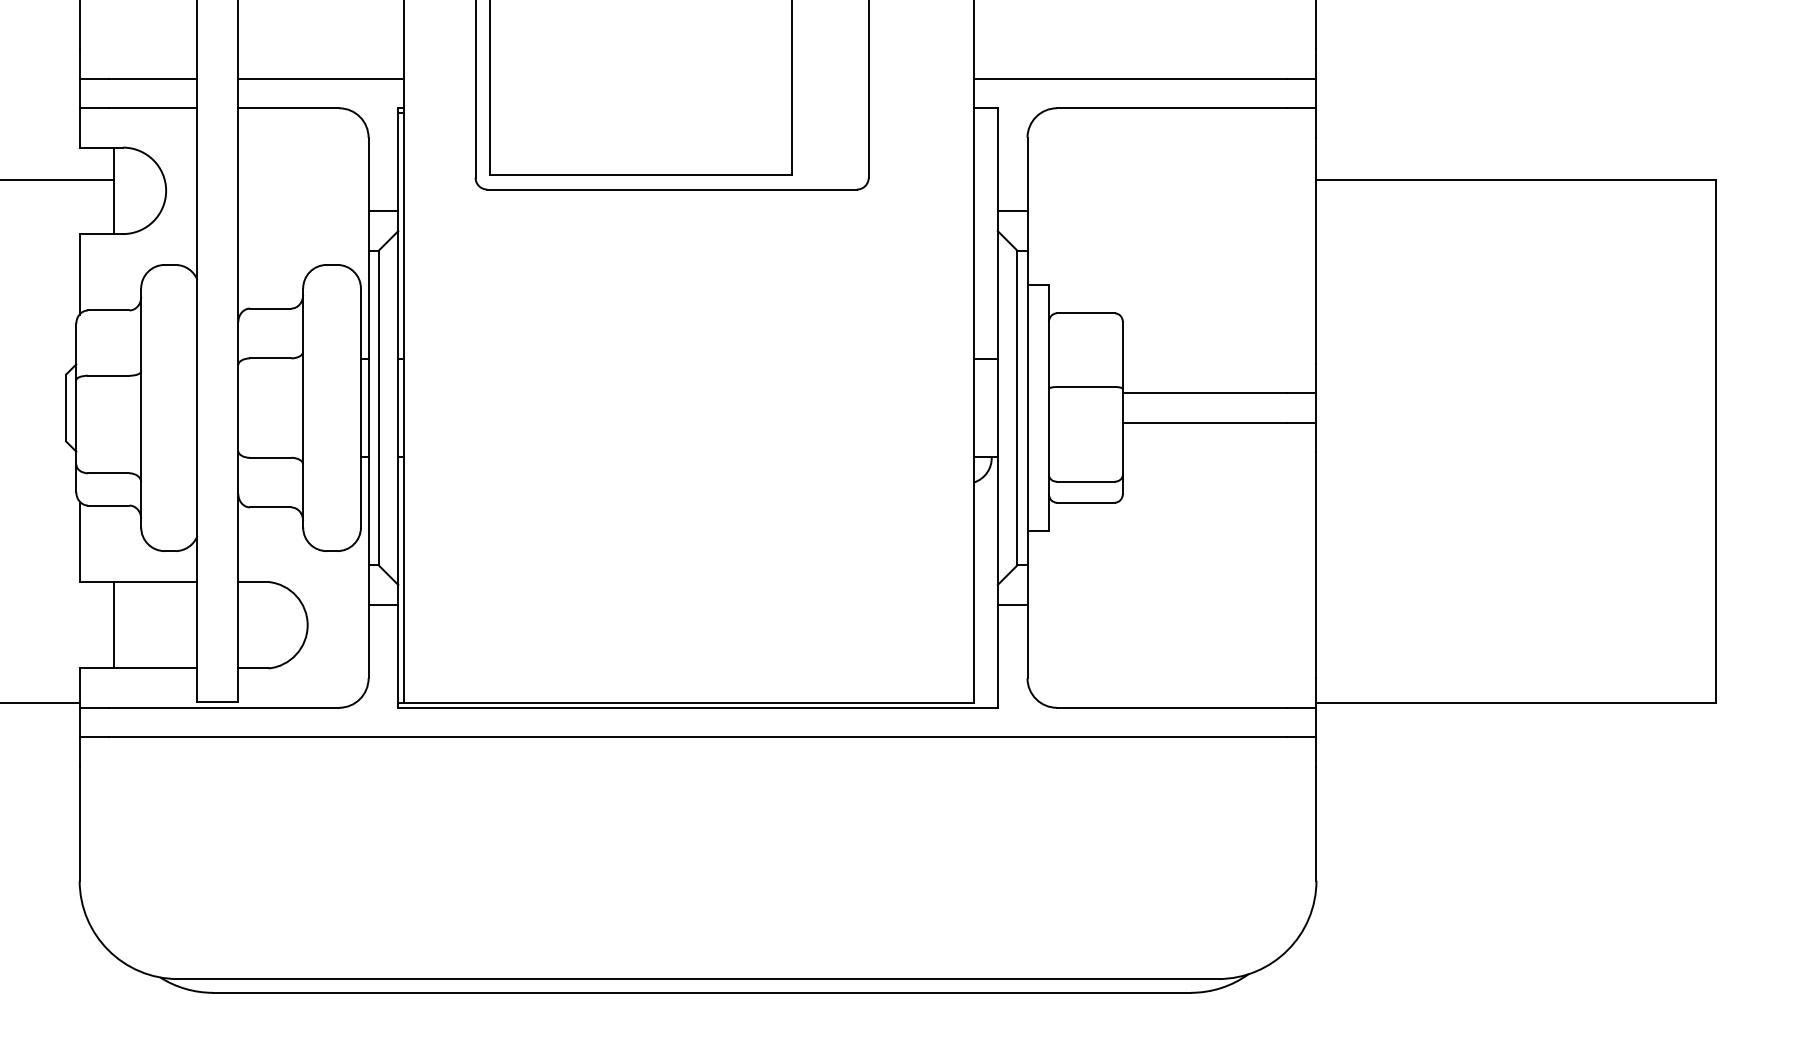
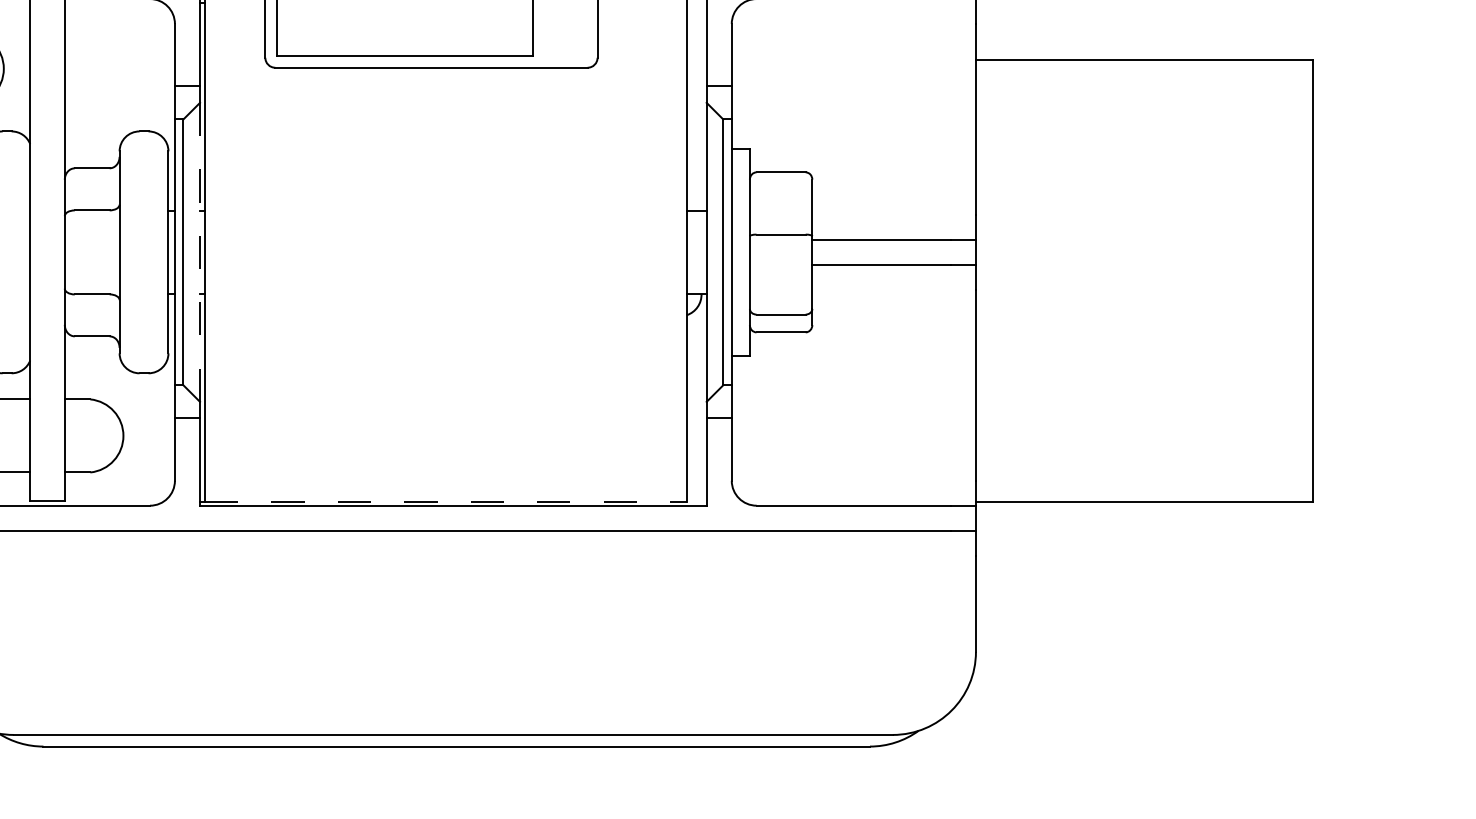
line: (398, 408) -> (200, 252), solid -> dashed
line: (689, 702) -> (446, 501), solid -> dashed

